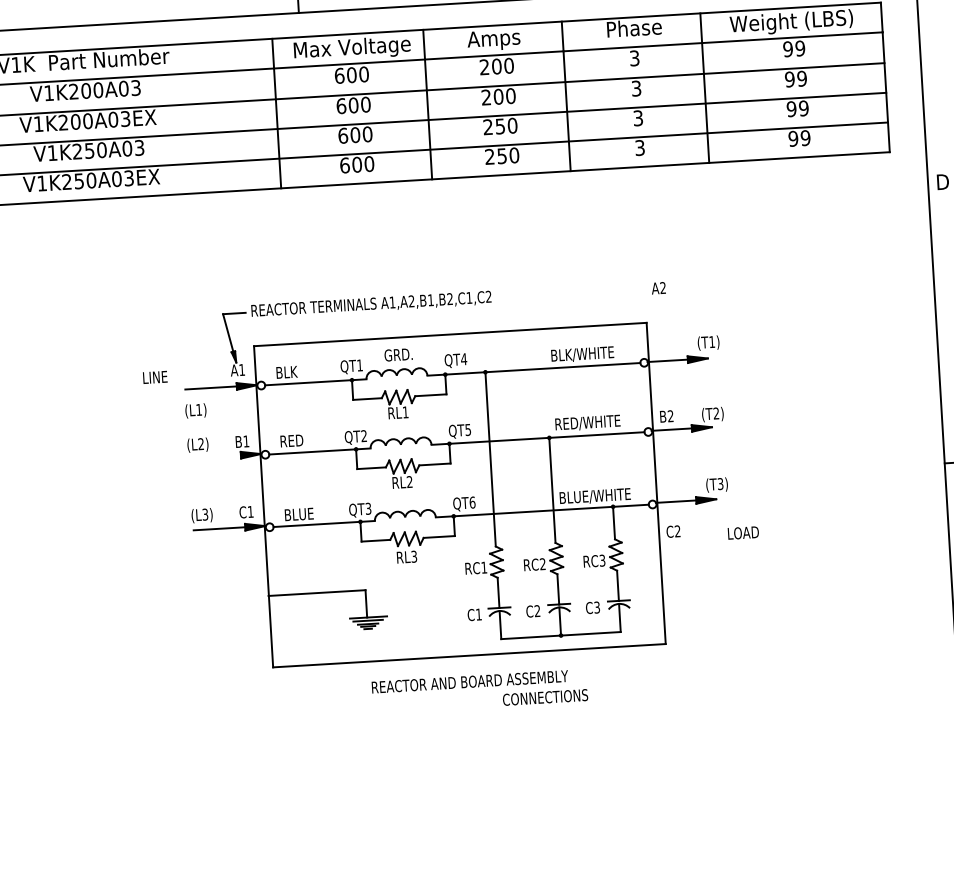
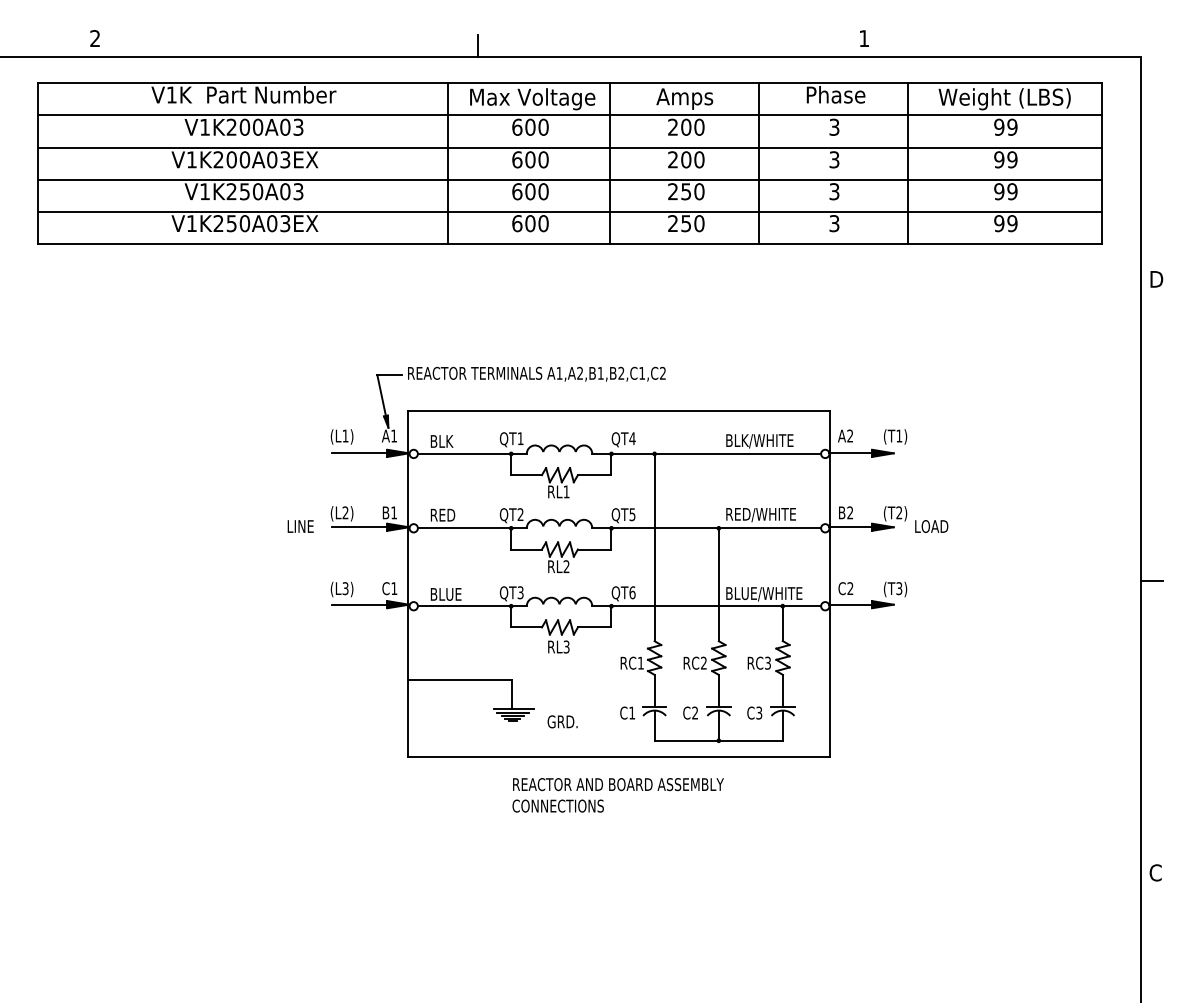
text: (658, 287) -> (845, 435), moved
text: (398, 354) -> (562, 721), moved
text: (155, 377) -> (300, 526), moved
text: (195, 410) -> (341, 436), moved
line: (214, 456) -> (359, 527), added
text: (673, 531) -> (845, 588), moved
text: (743, 532) -> (931, 526), moved
text: (544, 696) -> (557, 805), moved

